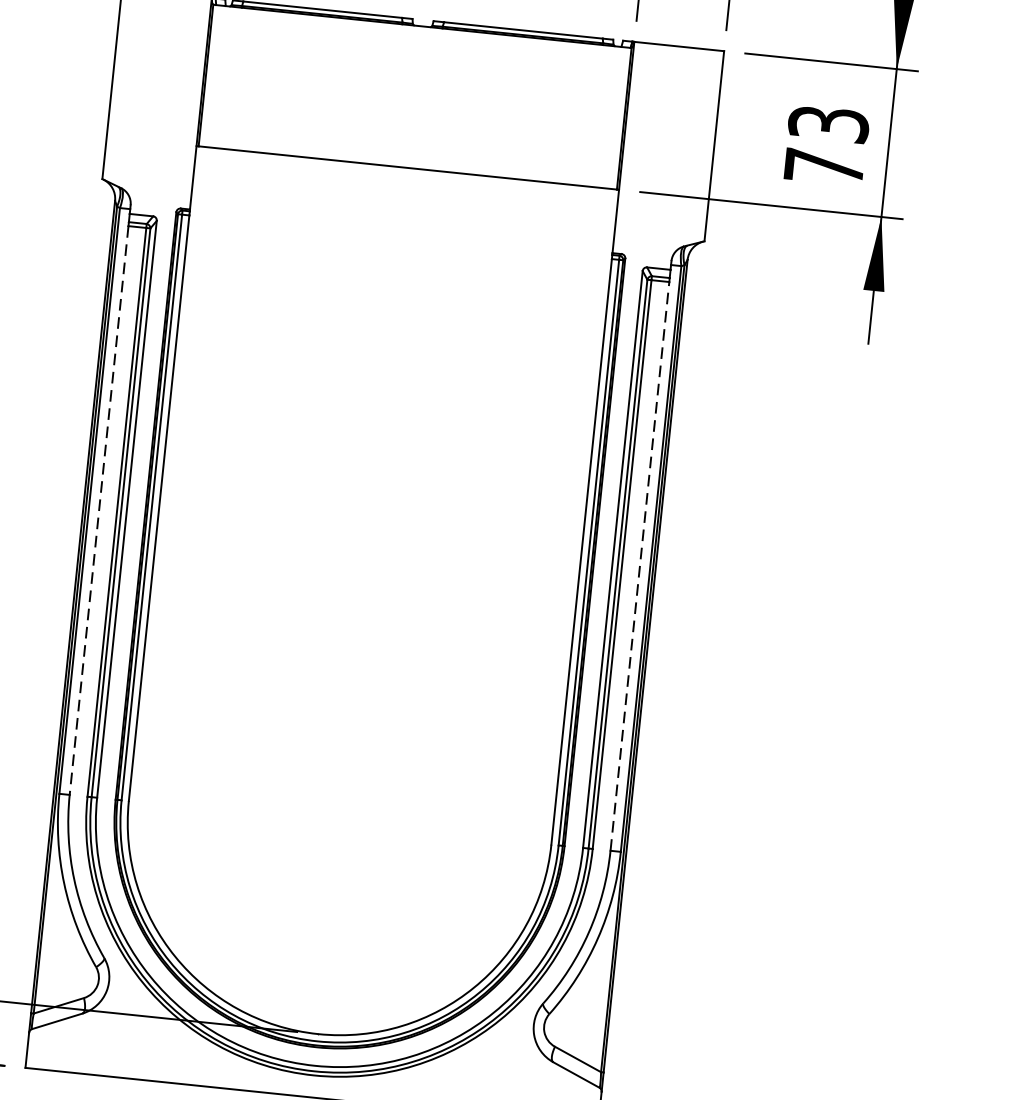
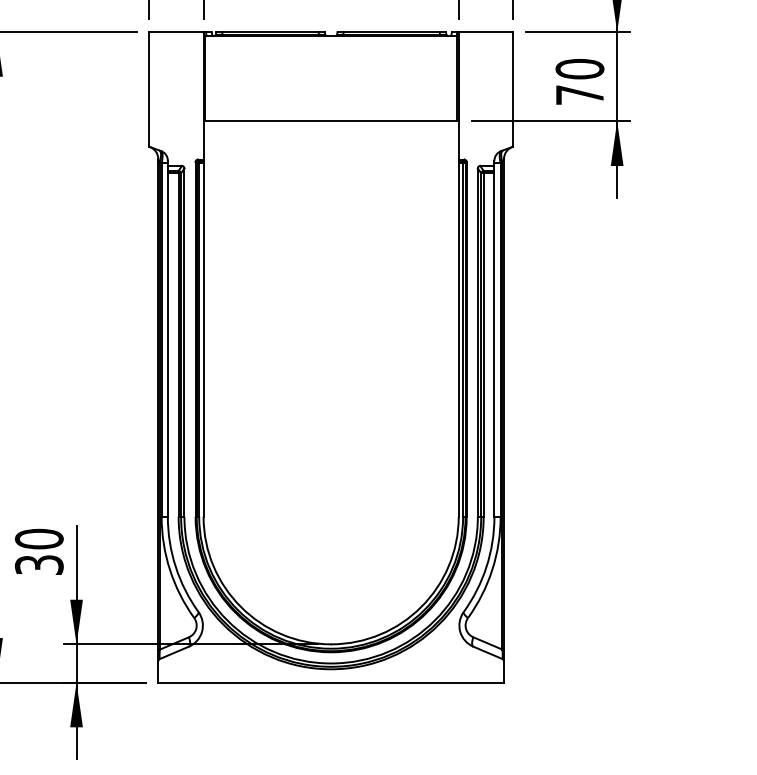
text: (827, 124) -> (579, 69), 73 -> 70
line: (98, 511) -> (167, 345), dashed -> solid
line: (639, 567) -> (494, 345), dashed -> solid

